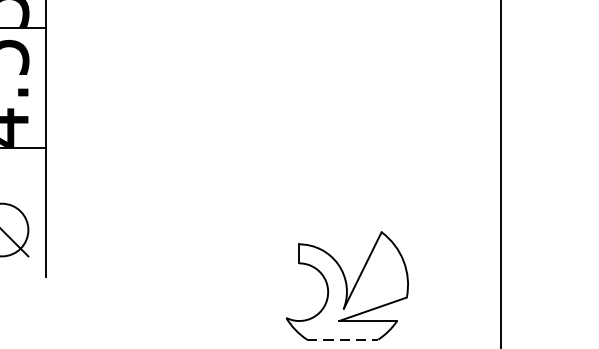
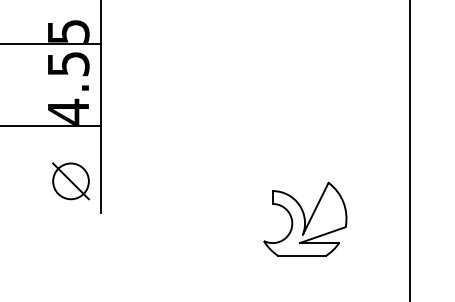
line: (343, 339) -> (302, 255), dashed -> solid

